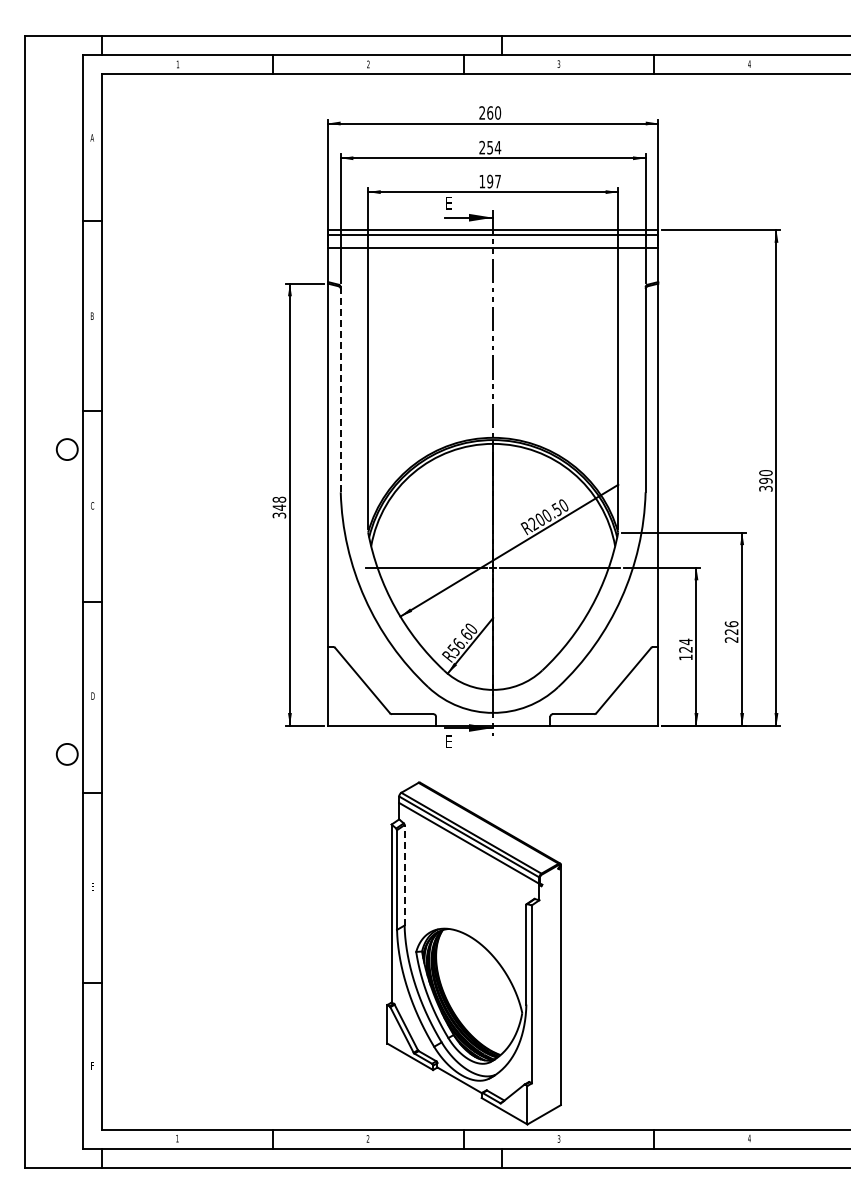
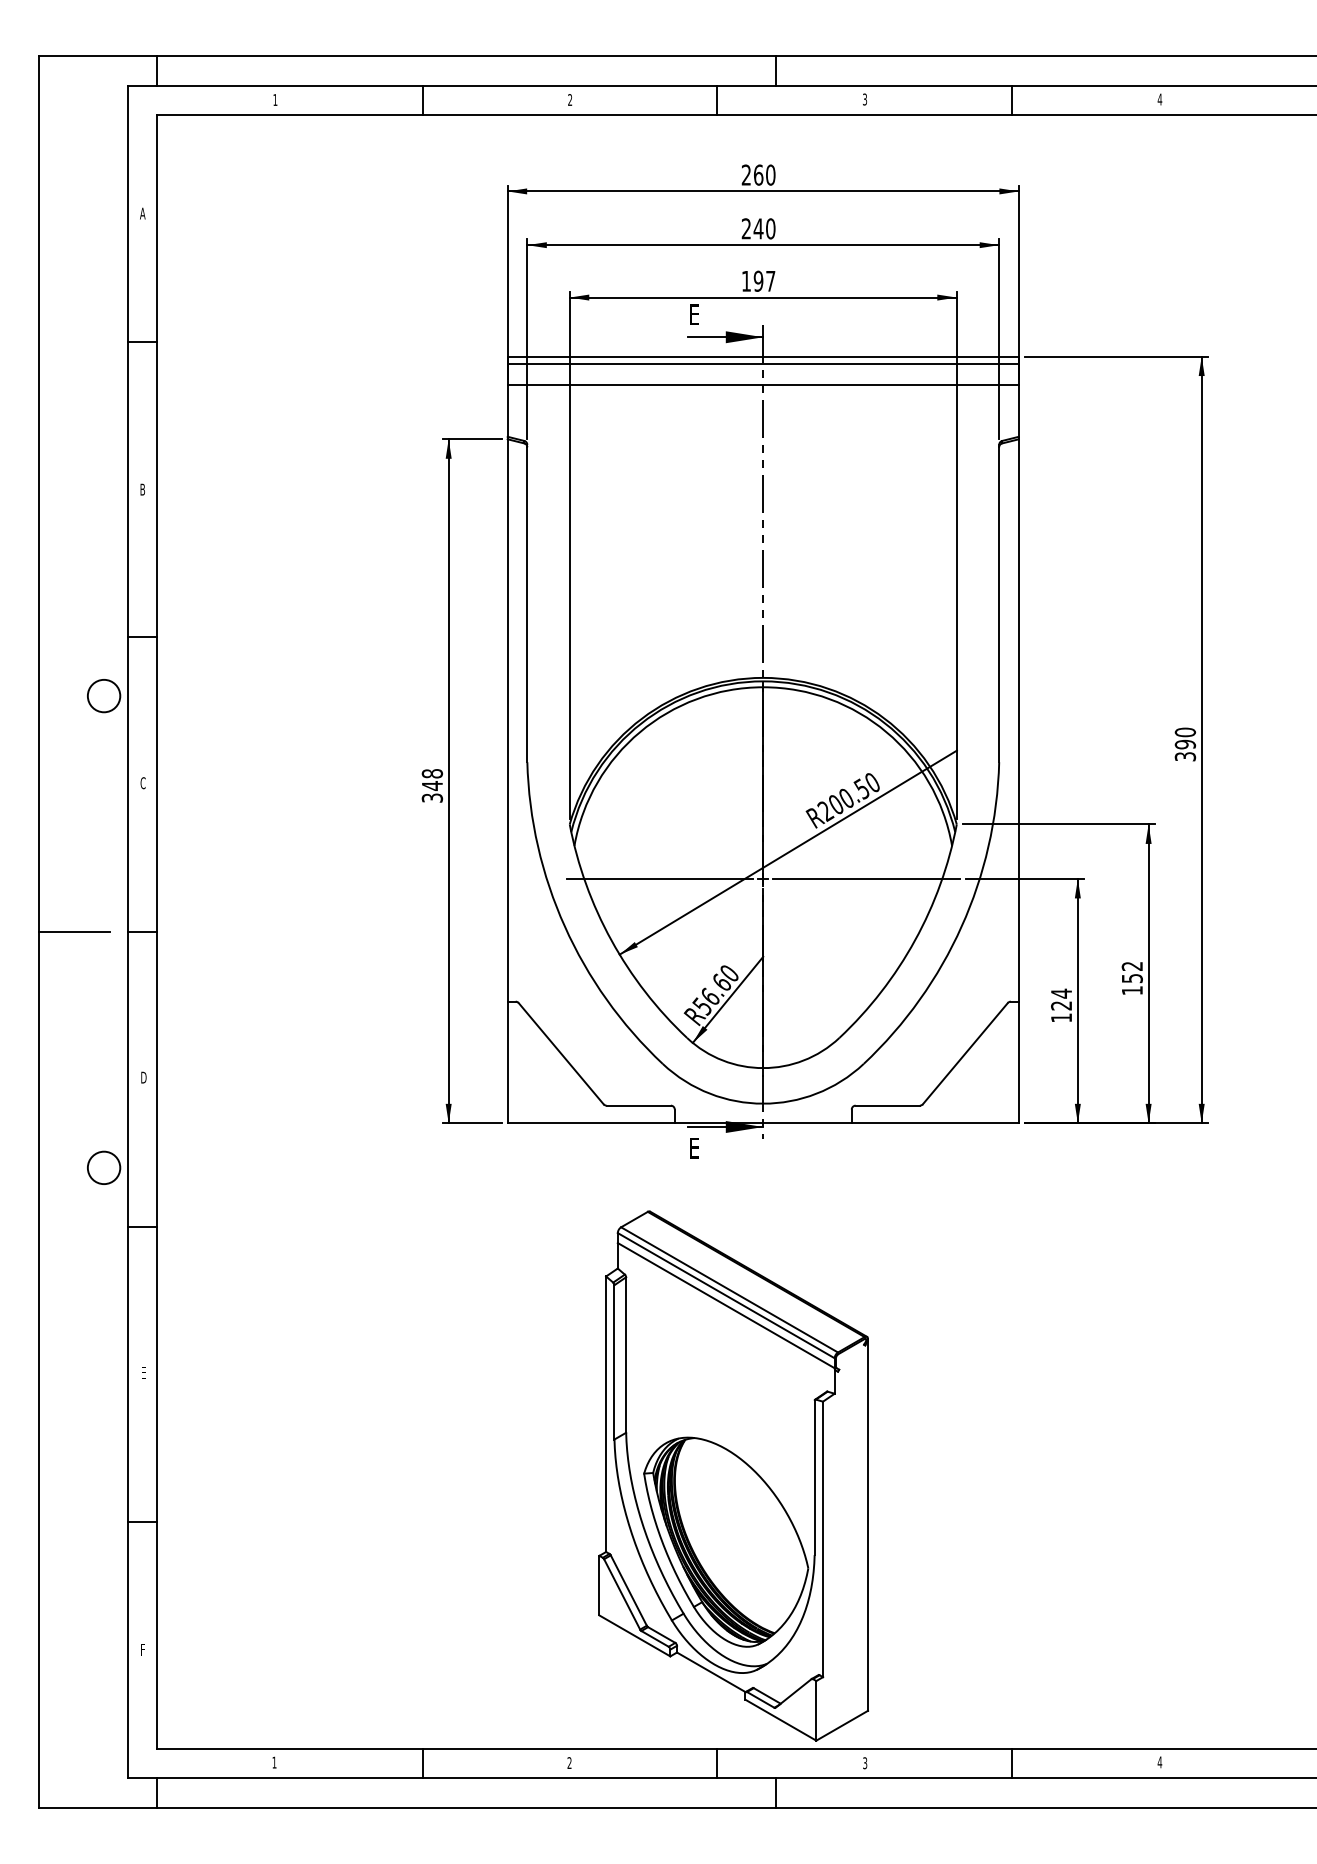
text: (493, 147) -> (763, 228), 254 -> 240
line: (340, 390) -> (526, 604), dashed -> solid
line: (48, 602) -> (74, 932), added
text: (731, 631) -> (1132, 977), 226 -> 152
line: (404, 874) -> (625, 1353), dashed -> solid

